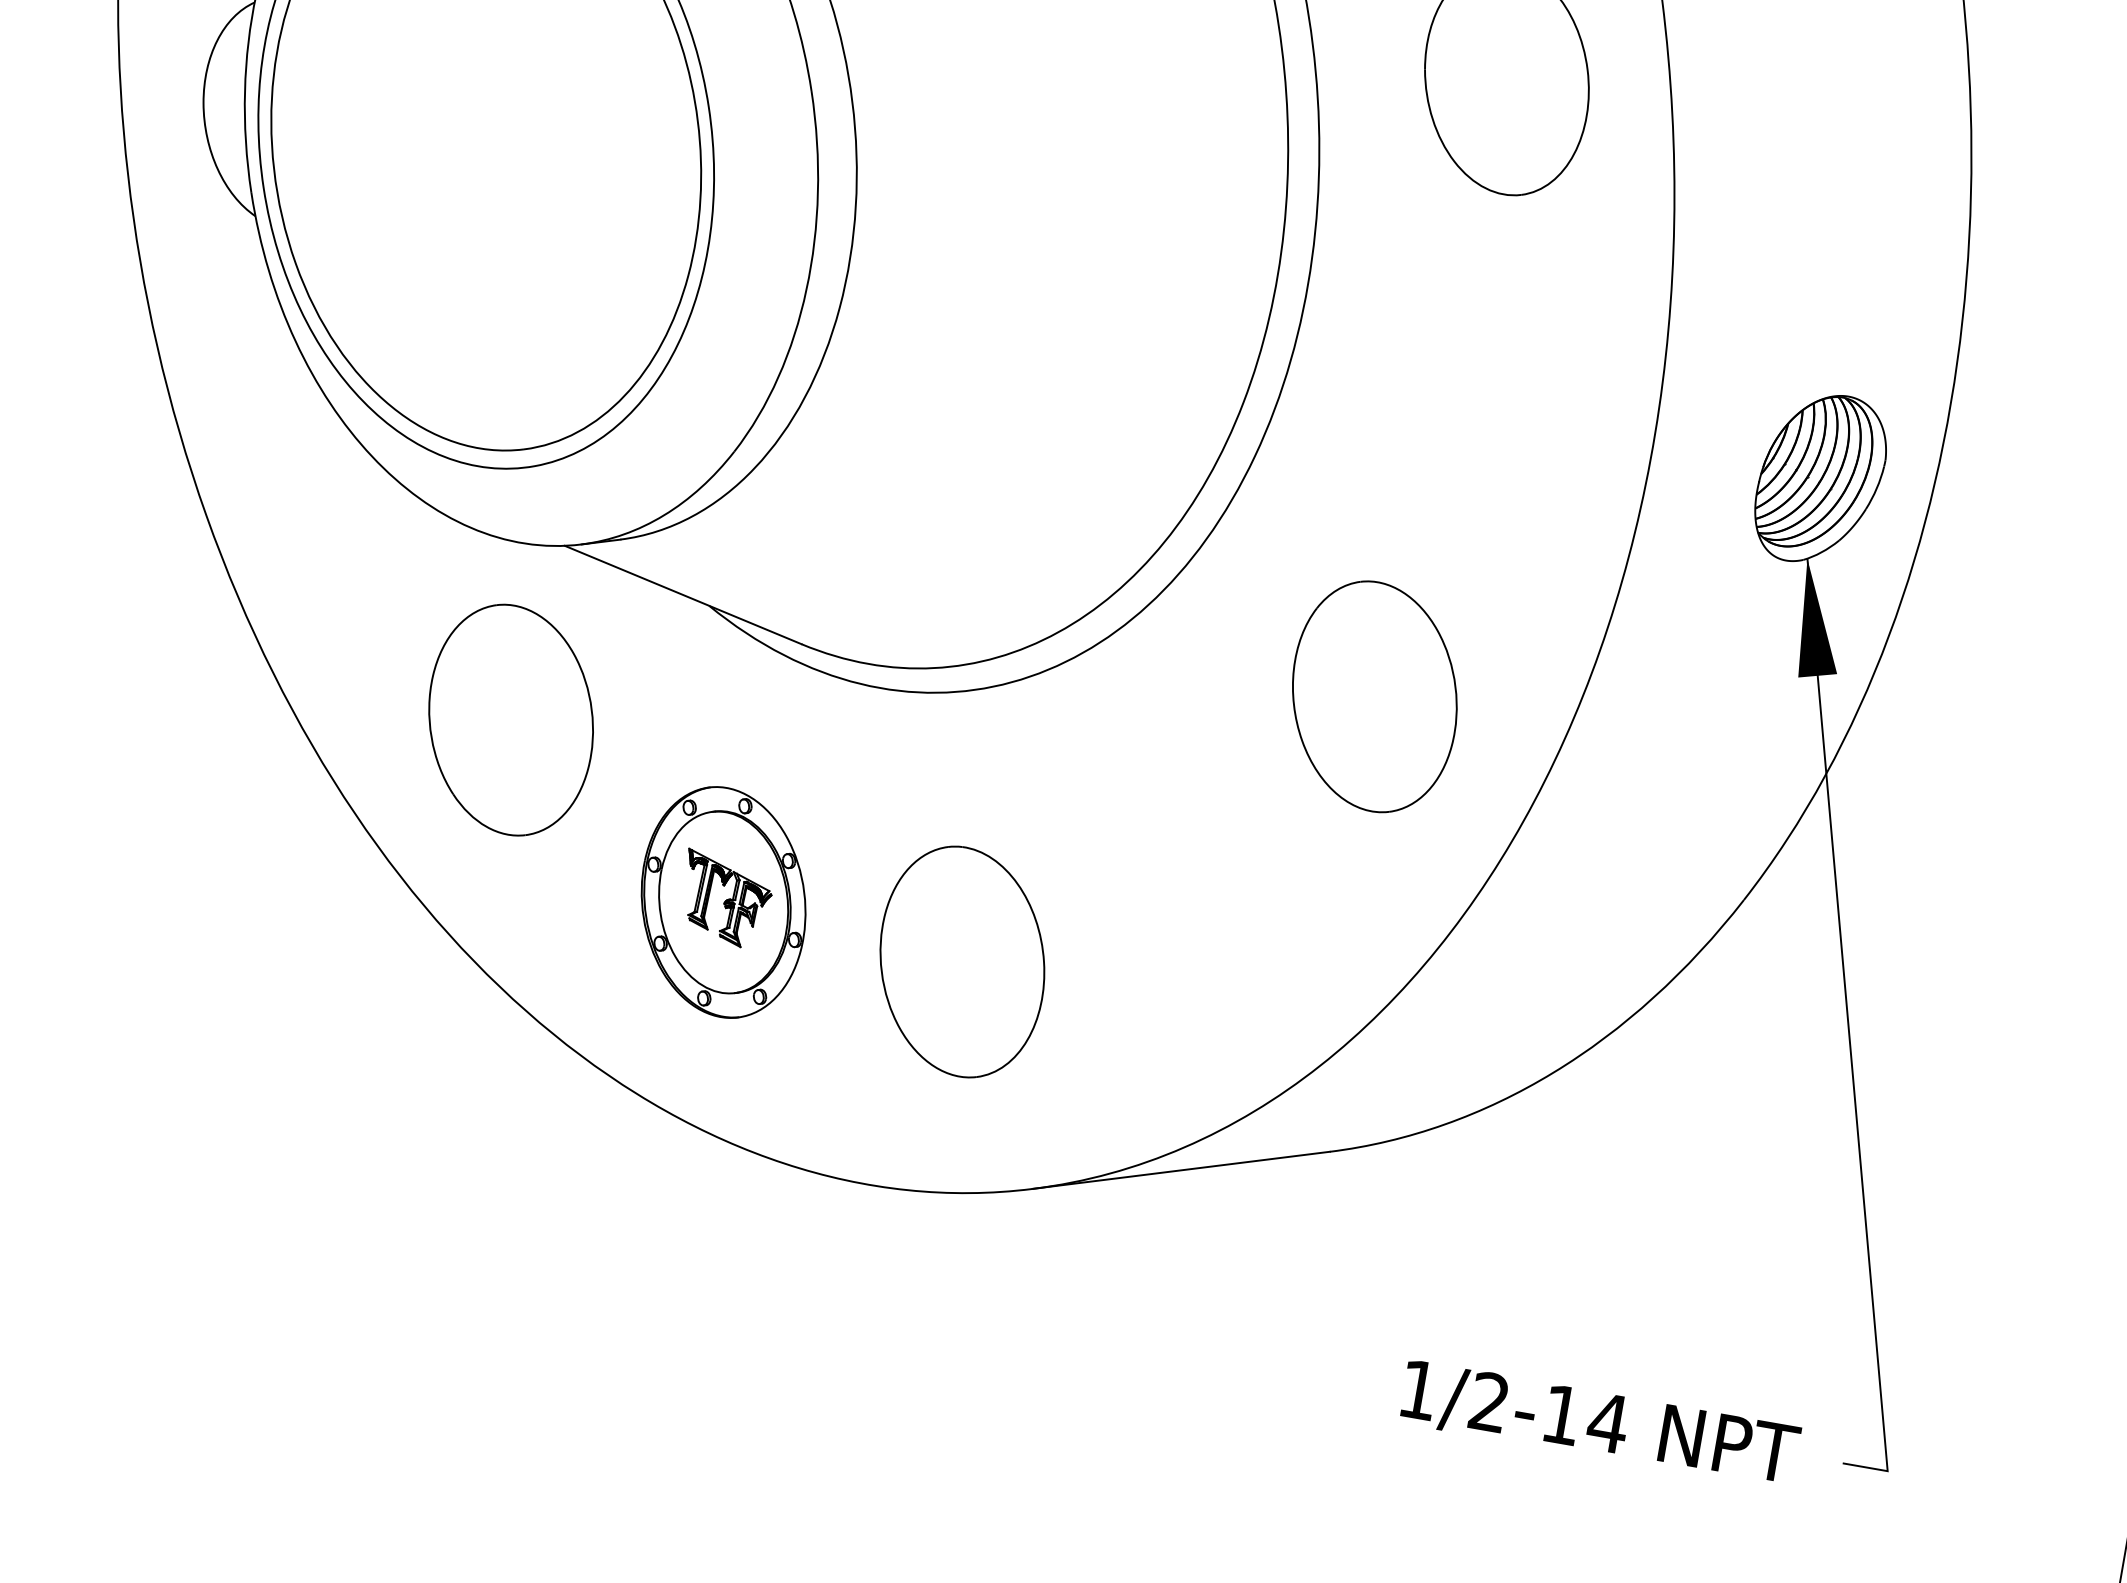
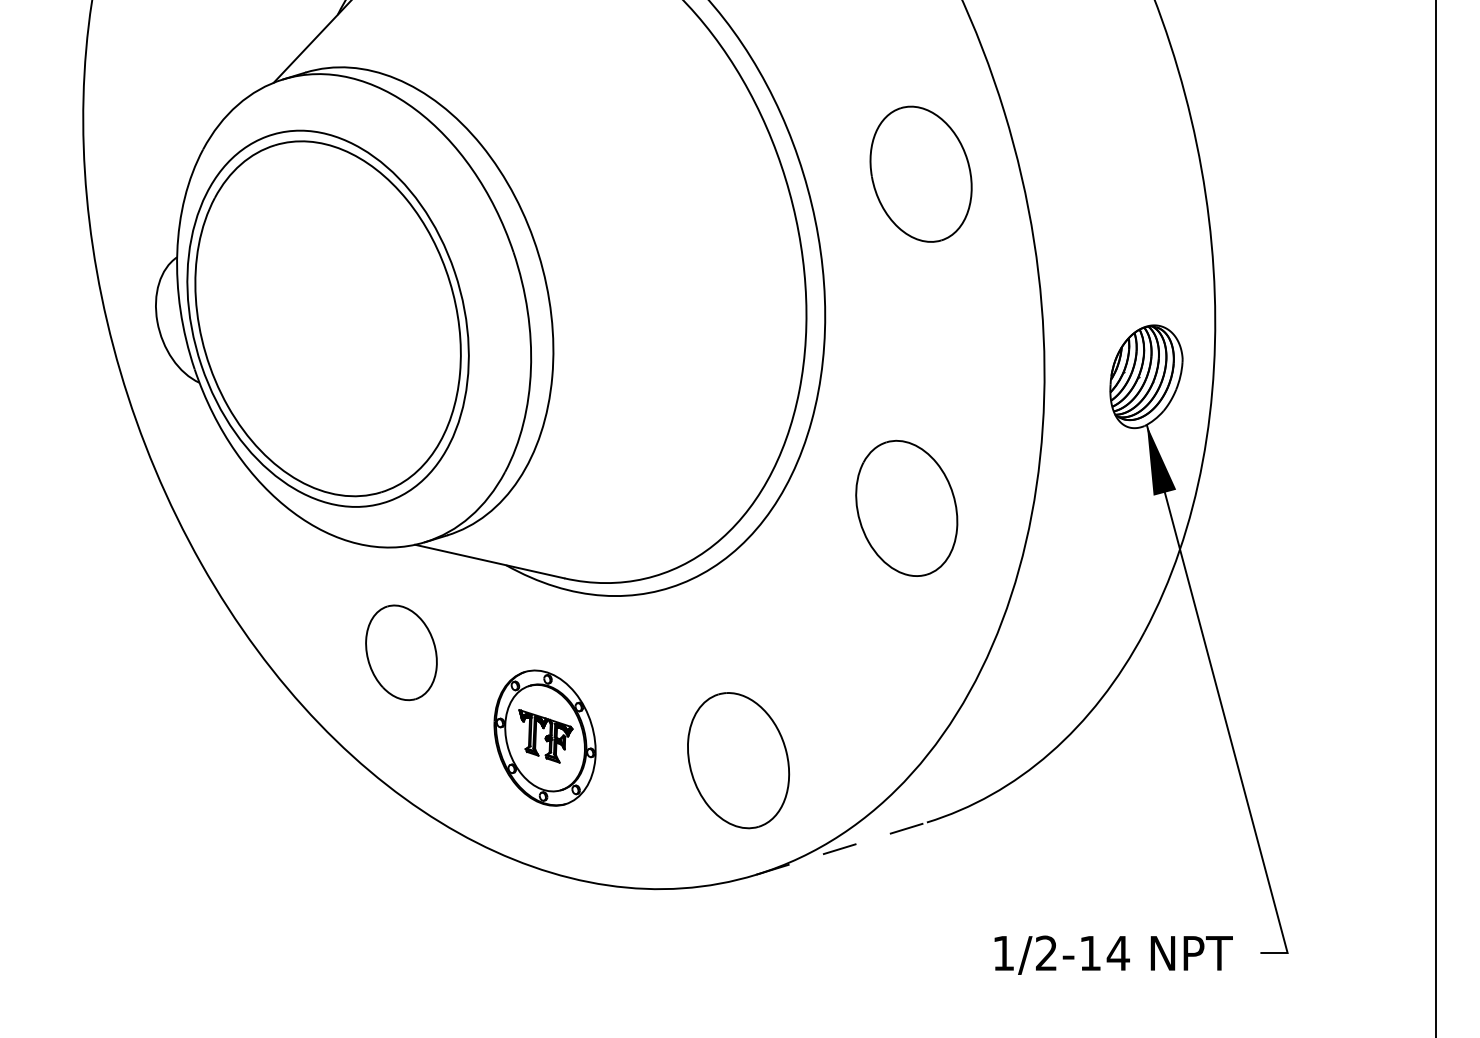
part: (1374, 695) -> (906, 507), moved
part: (511, 719) -> (401, 652), size x0.7
part: (962, 961) -> (738, 760), moved
line: (1181, 1170) -> (841, 848), solid -> dashed

